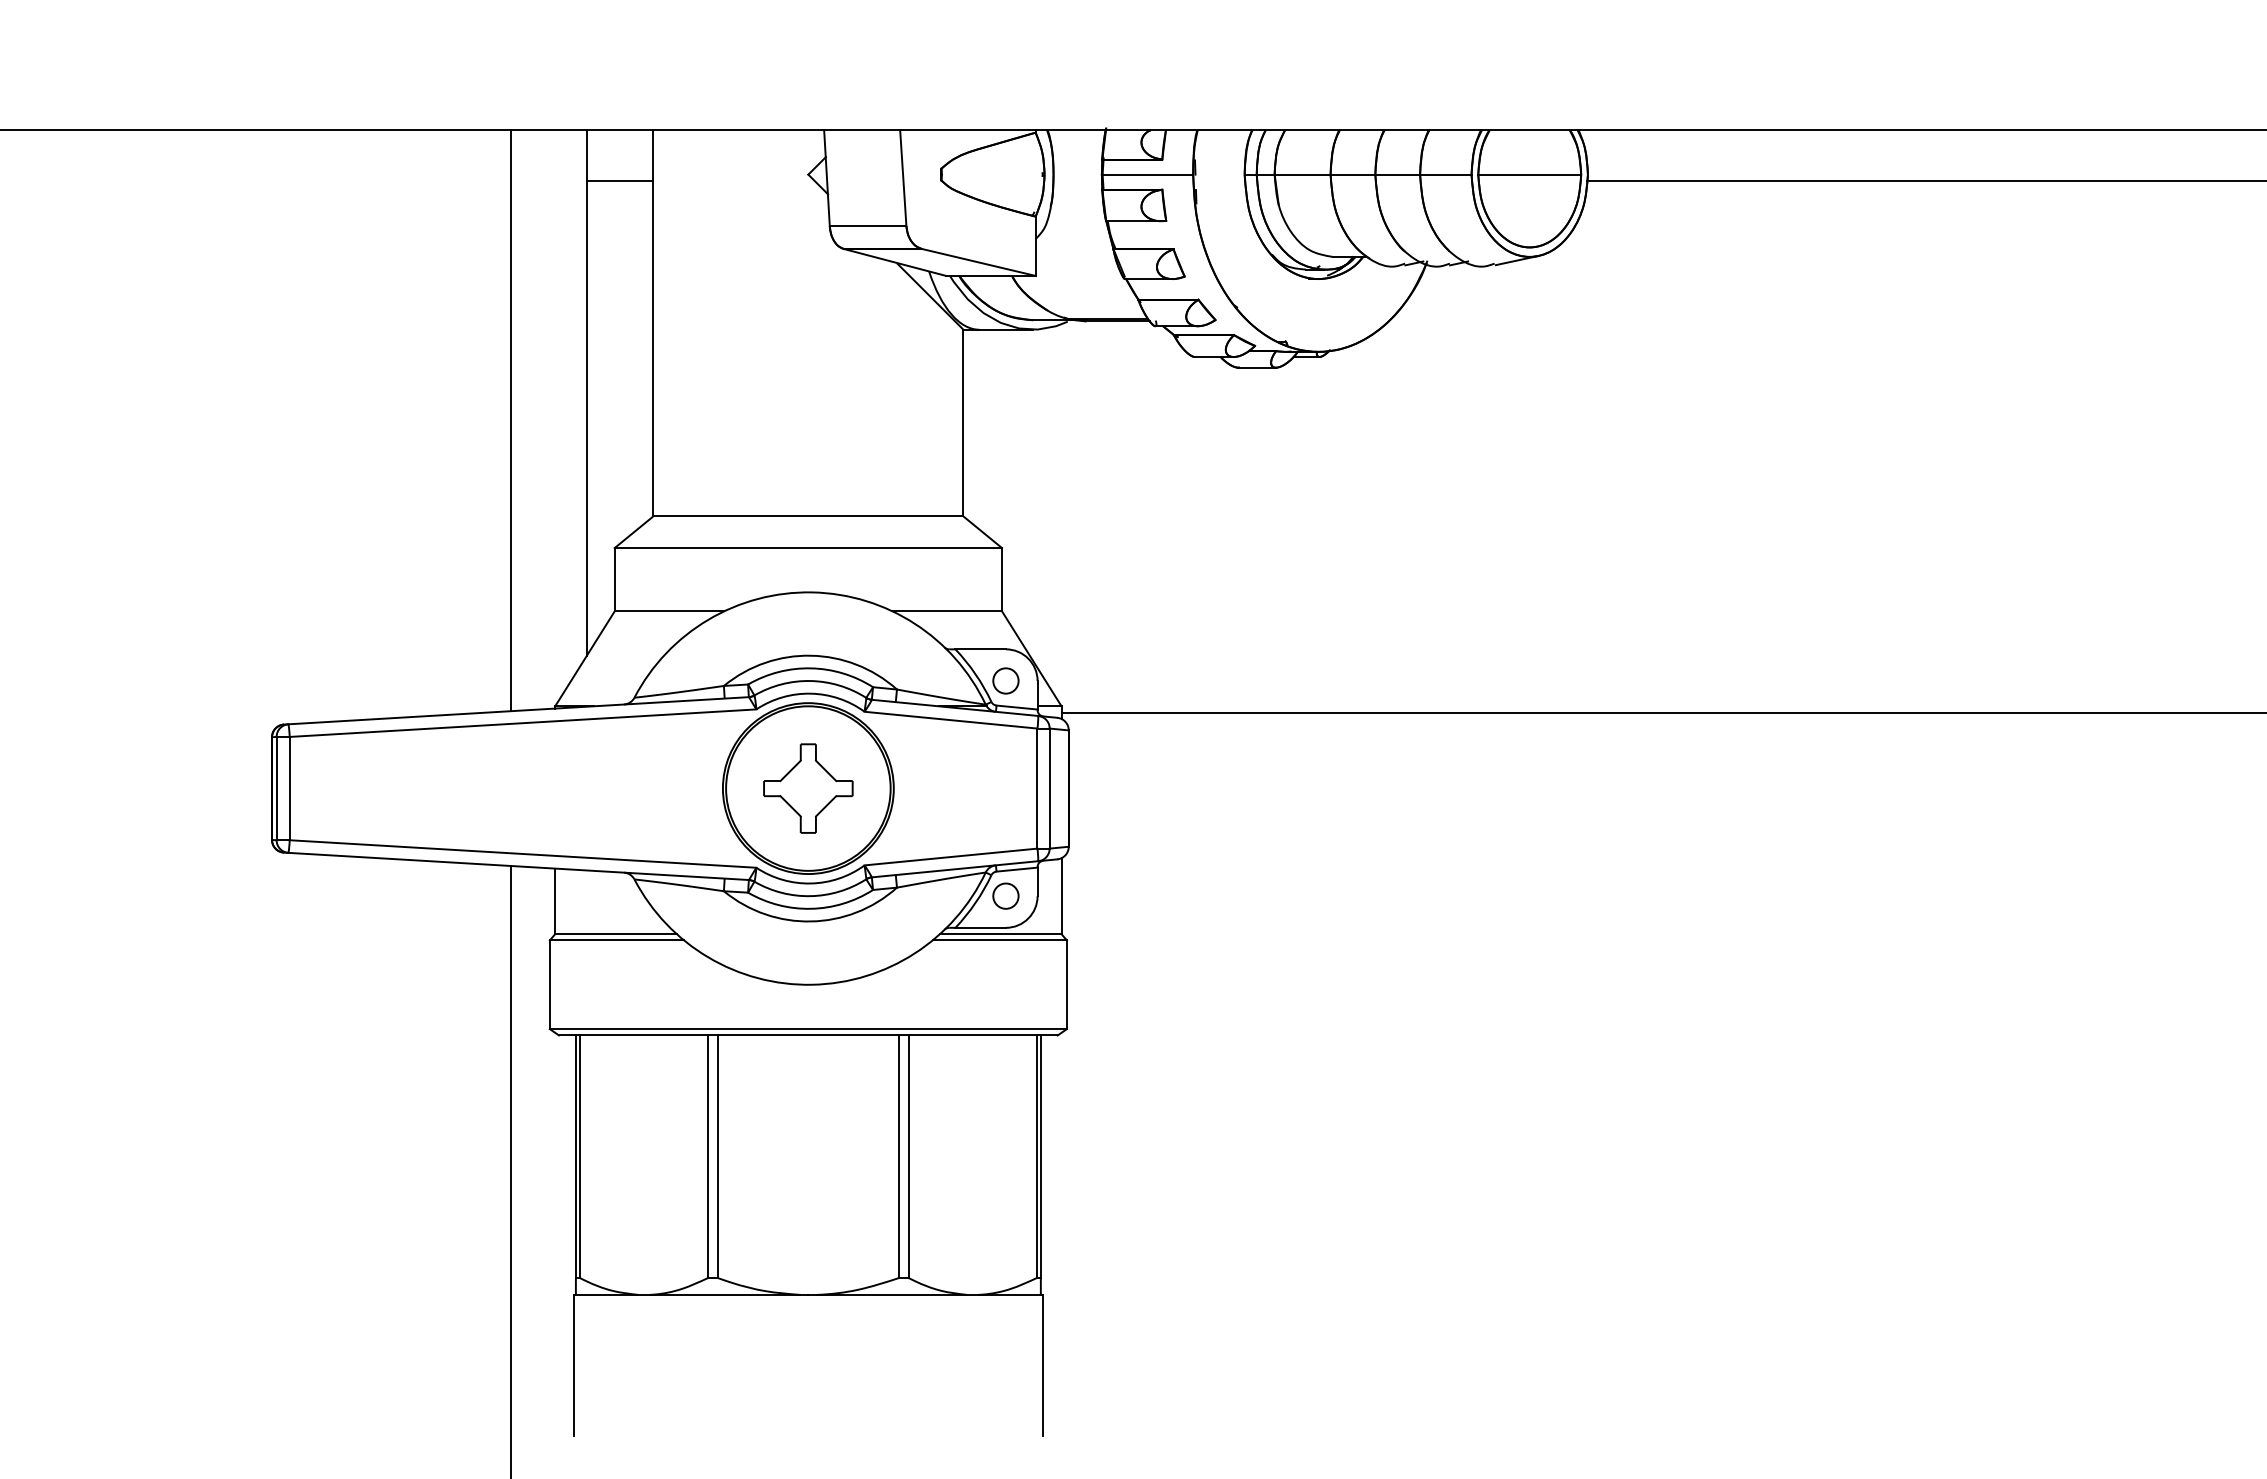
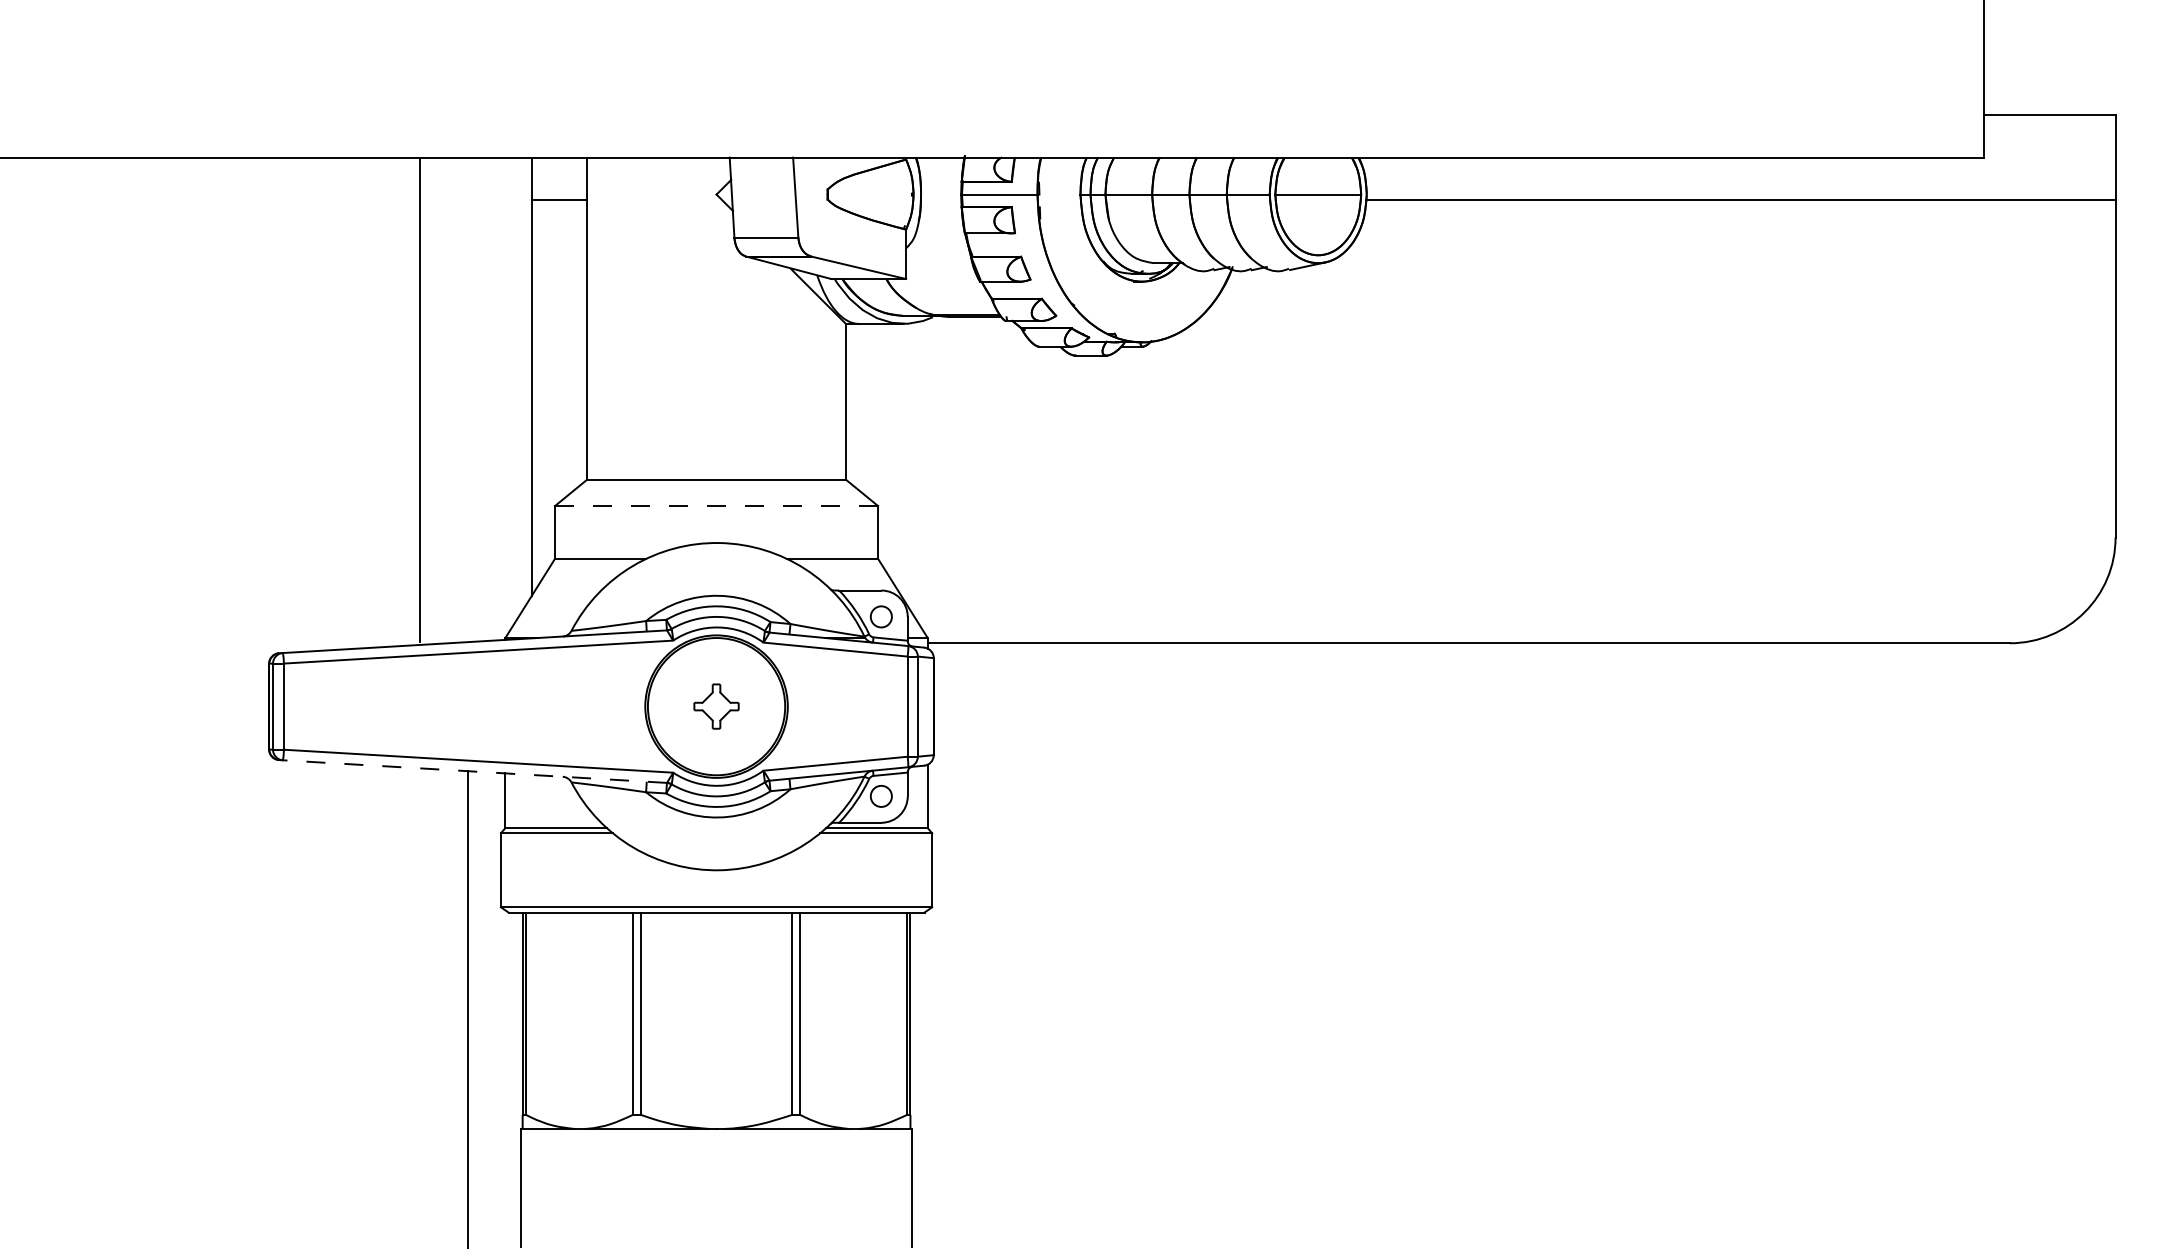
line: (510, 420) -> (420, 399), moved
line: (808, 548) -> (716, 506), solid -> dashed
part: (808, 788) -> (716, 706), size x0.6
line: (518, 866) -> (474, 771), solid -> dashed

